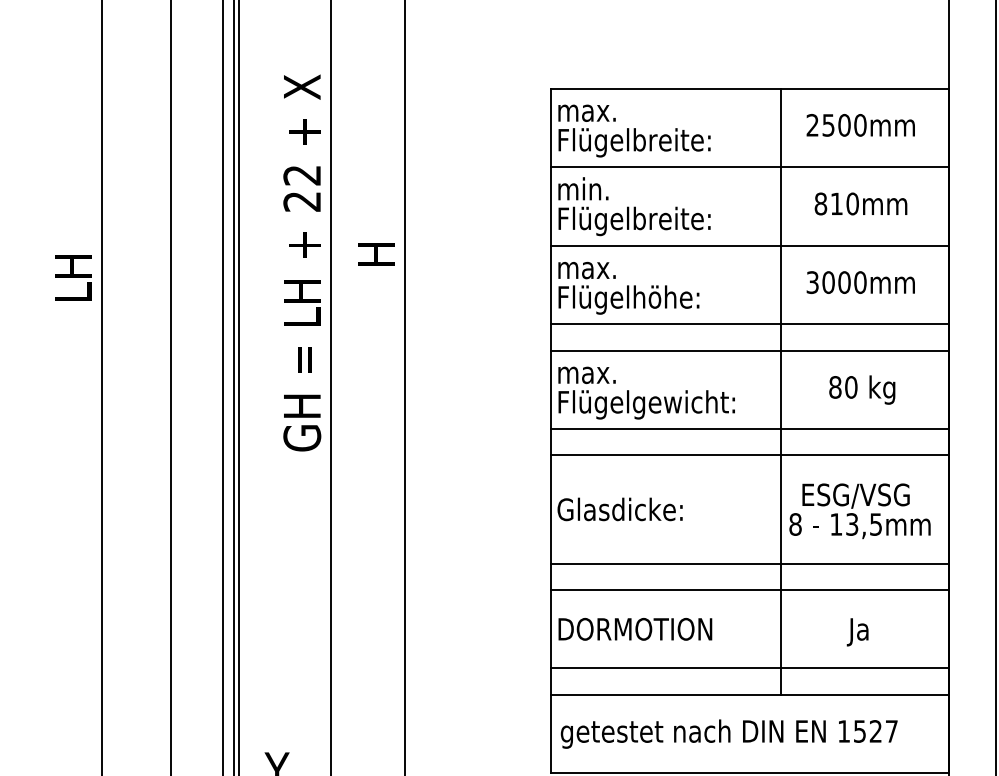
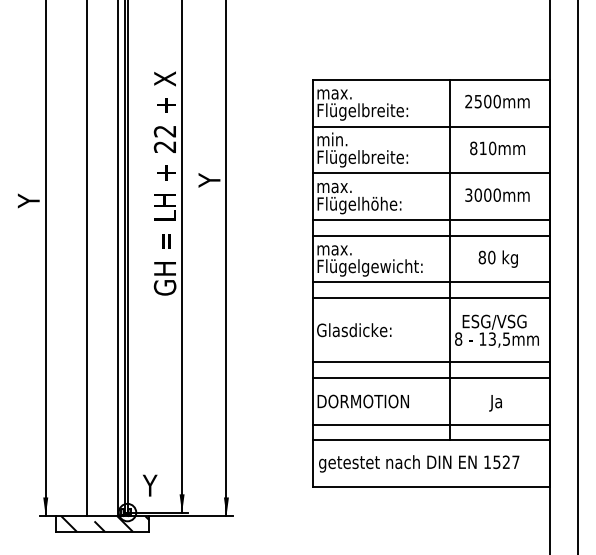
text: (376, 256) -> (209, 179), H -> Y
text: (72, 279) -> (28, 193), LH -> Y

